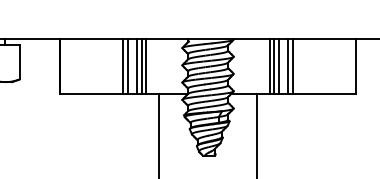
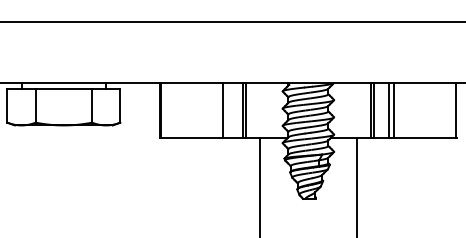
line: (128, 66) -> (228, 109), removed
line: (137, 66) -> (237, 109), removed
line: (279, 66) -> (379, 109), removed

